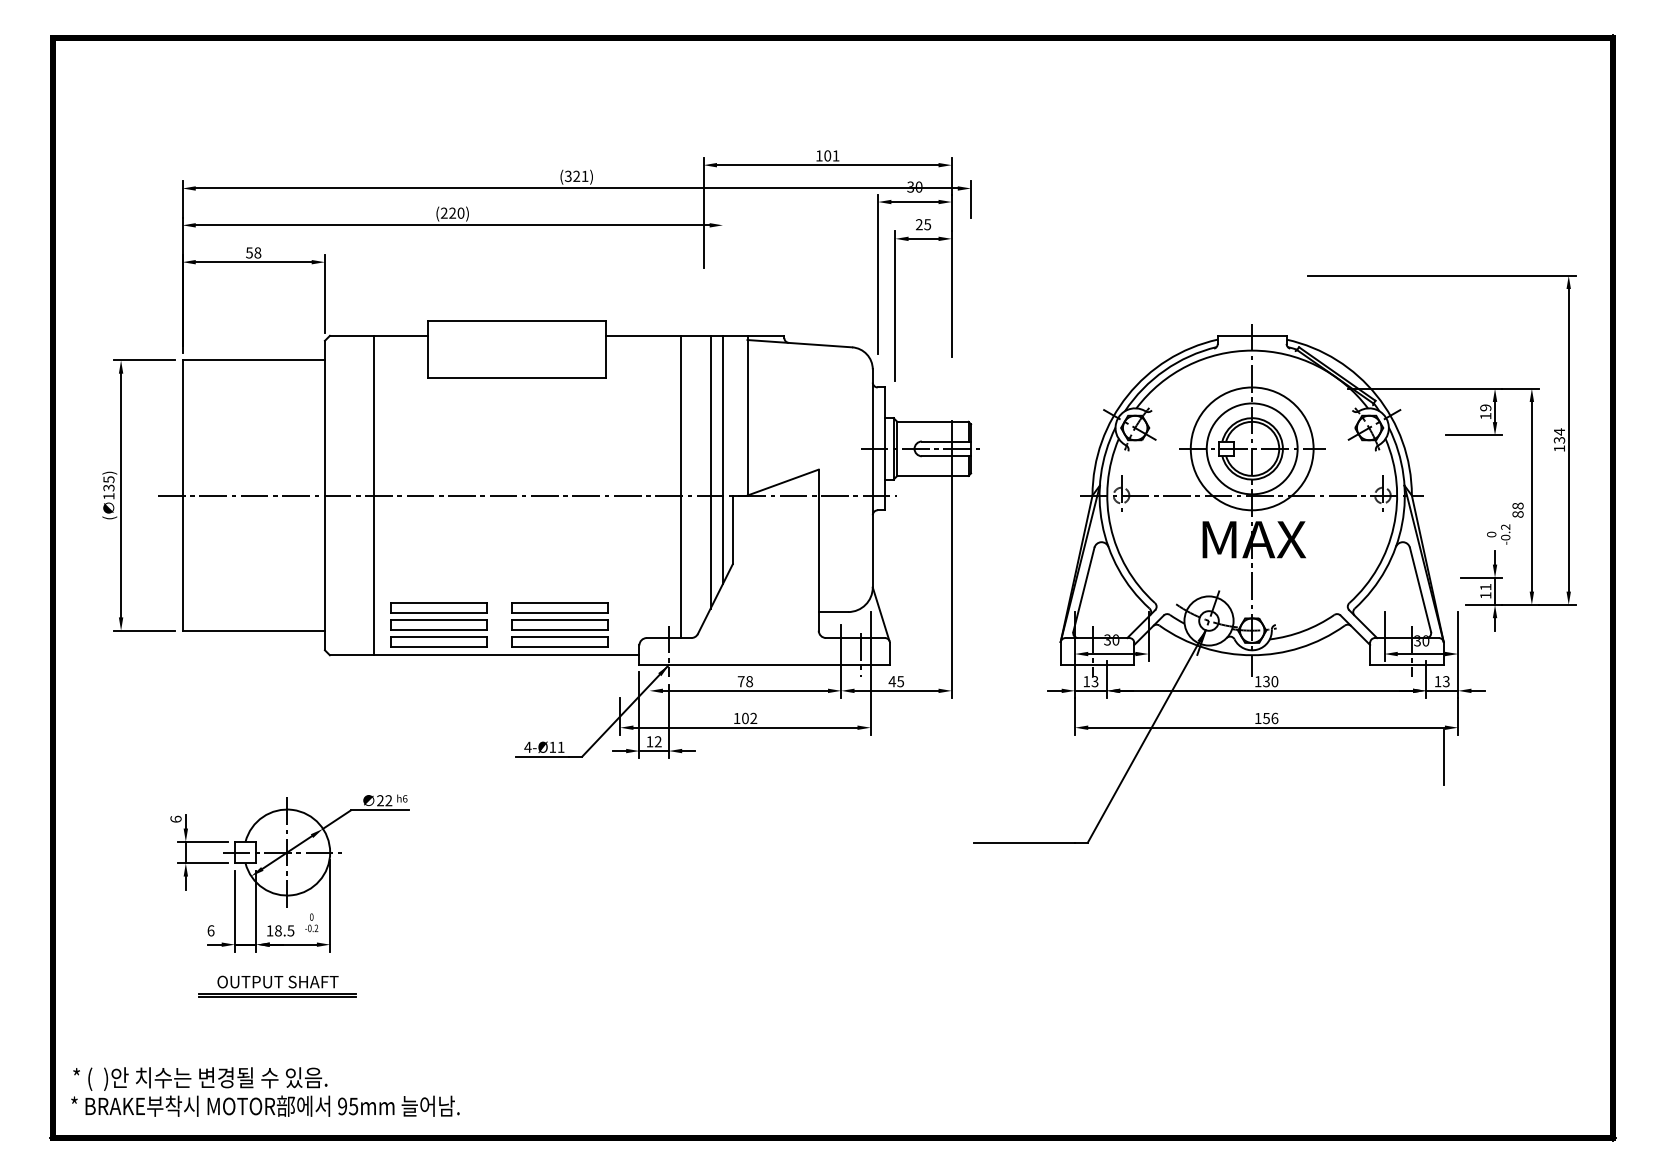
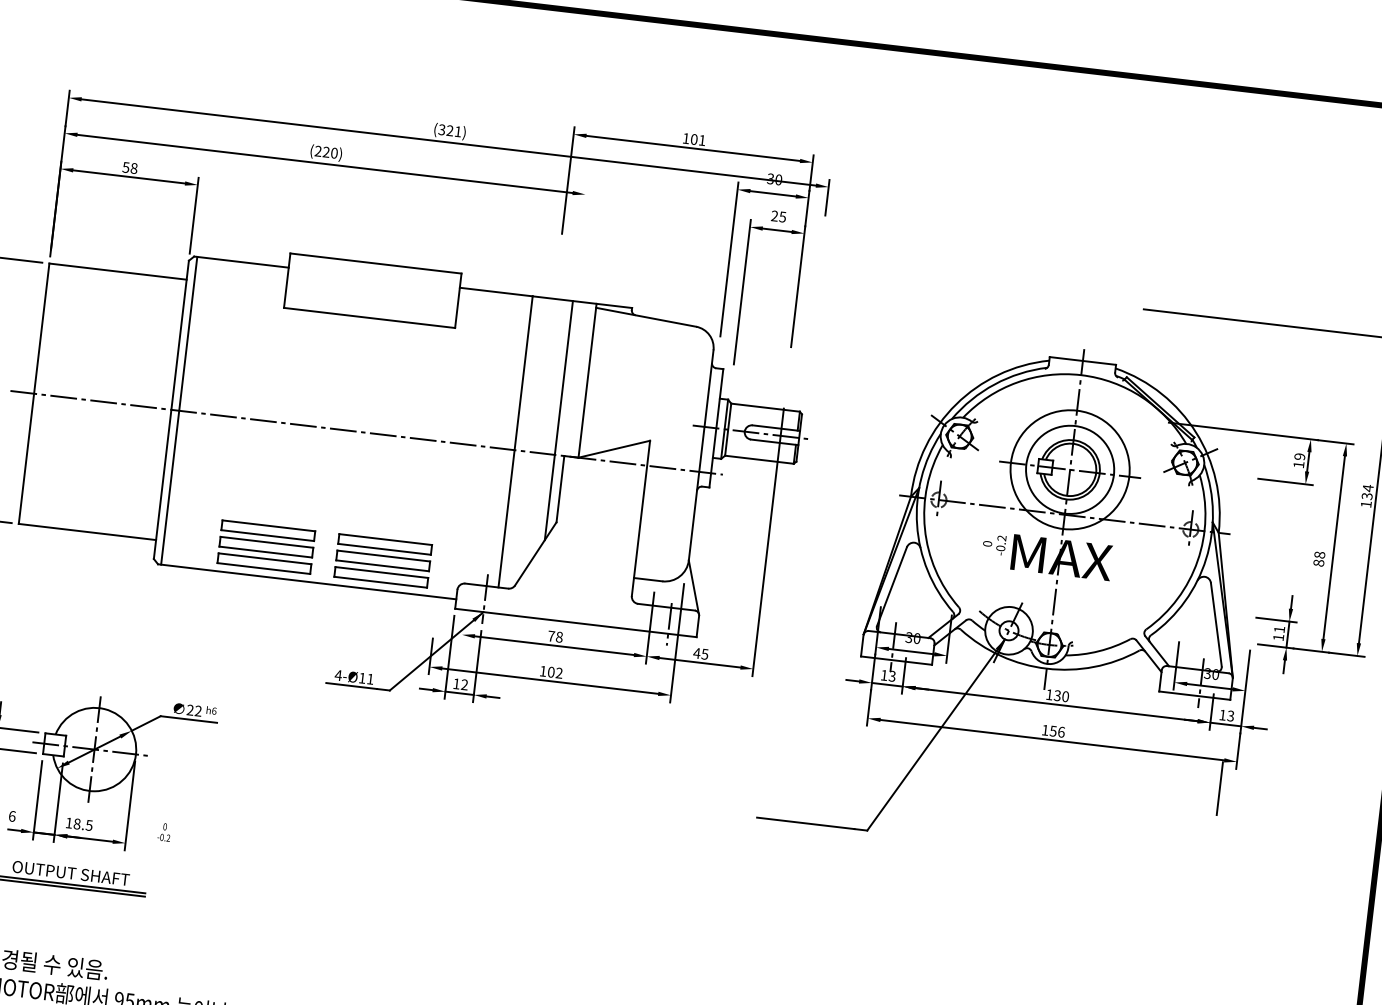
line: (710, 471) -> (545, 430), removed
line: (374, 495) -> (179, 410), moved
text: (1498, 534) -> (994, 544), moved
text: (311, 922) -> (164, 831), moved

